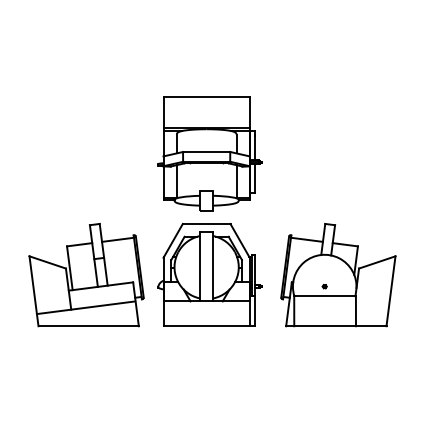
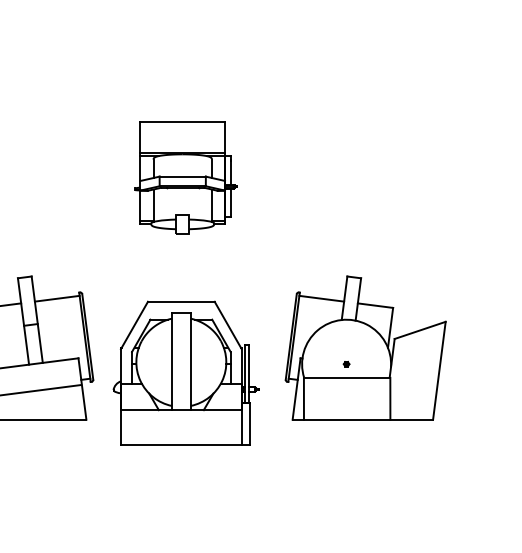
part: (209, 153) -> (185, 177), size x0.7
part: (209, 274) -> (185, 372), moved

